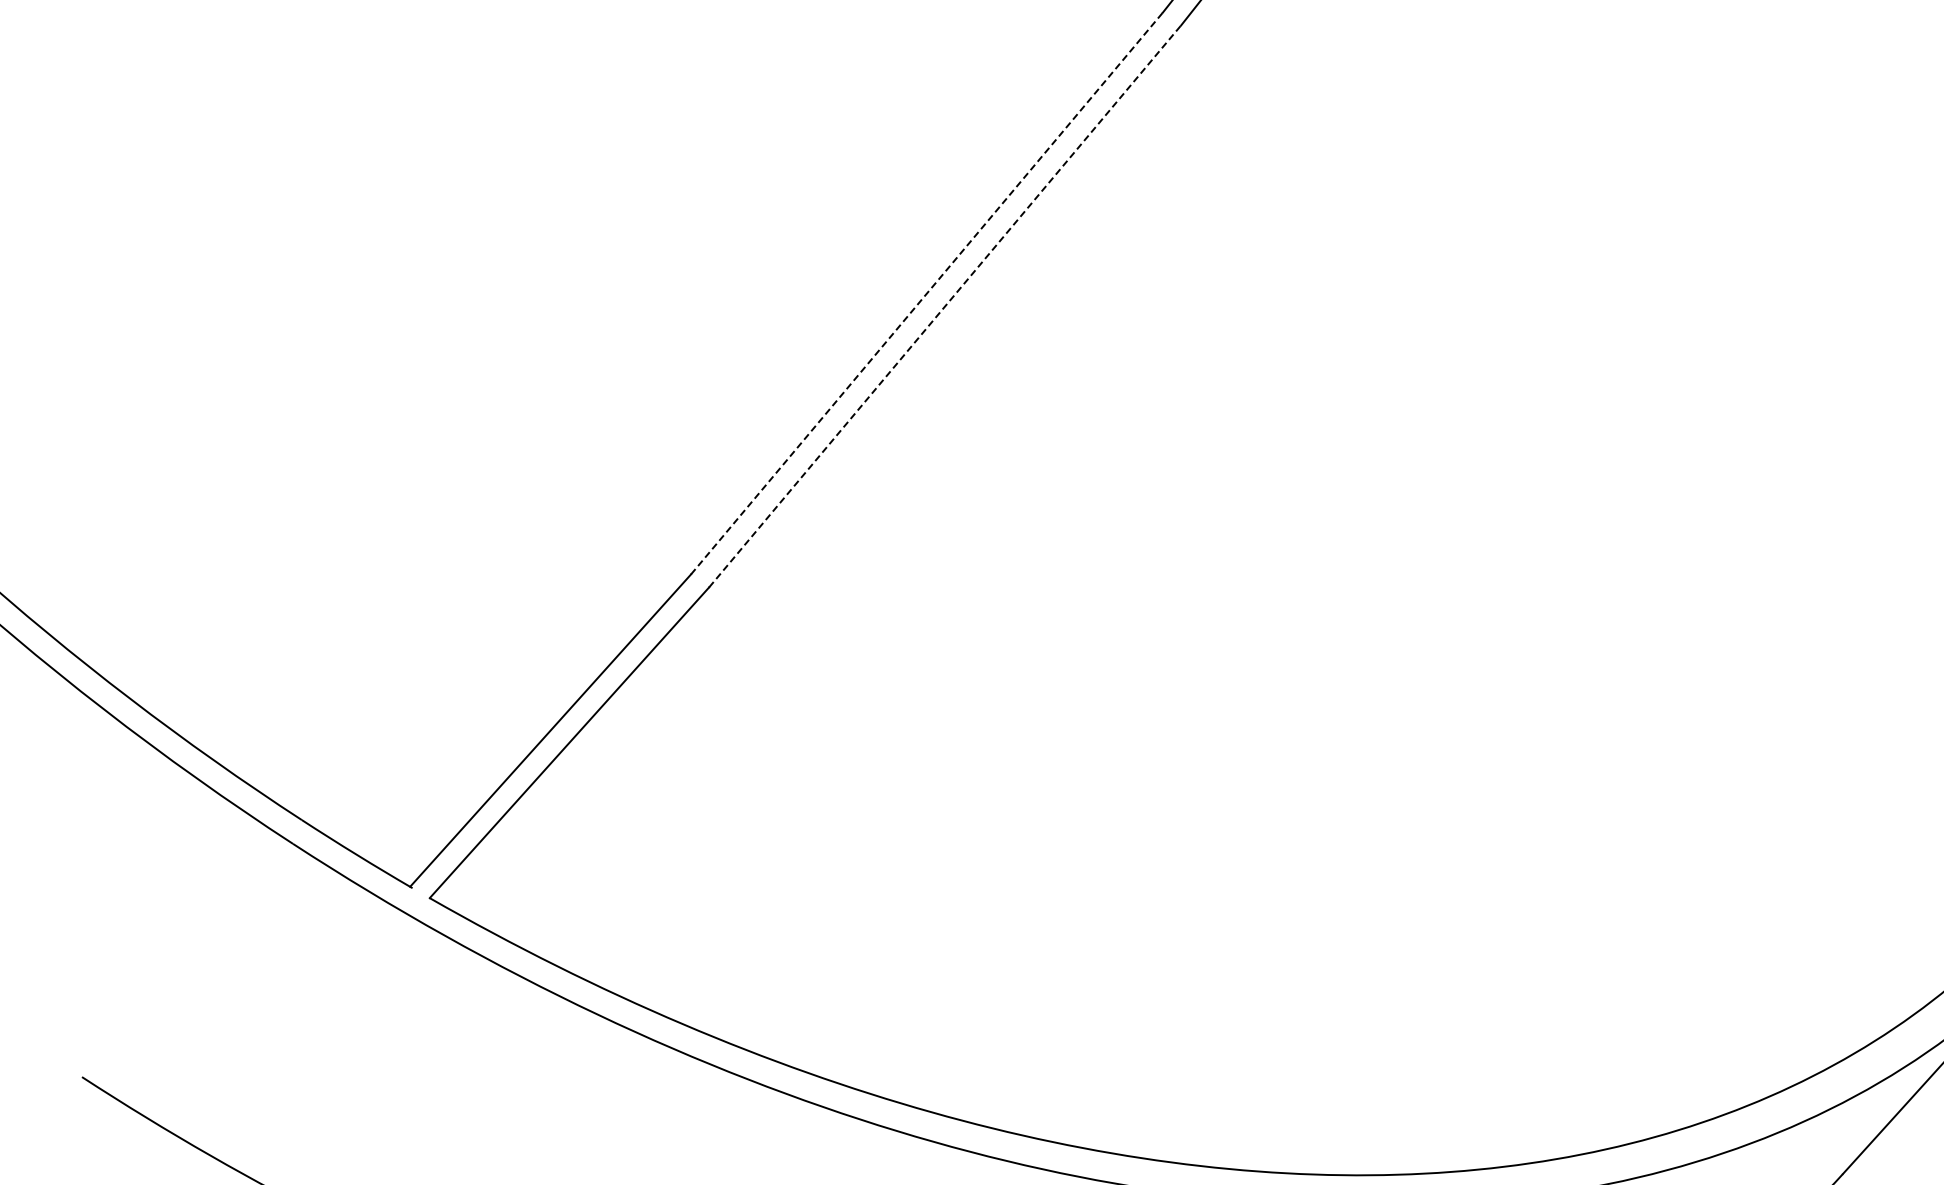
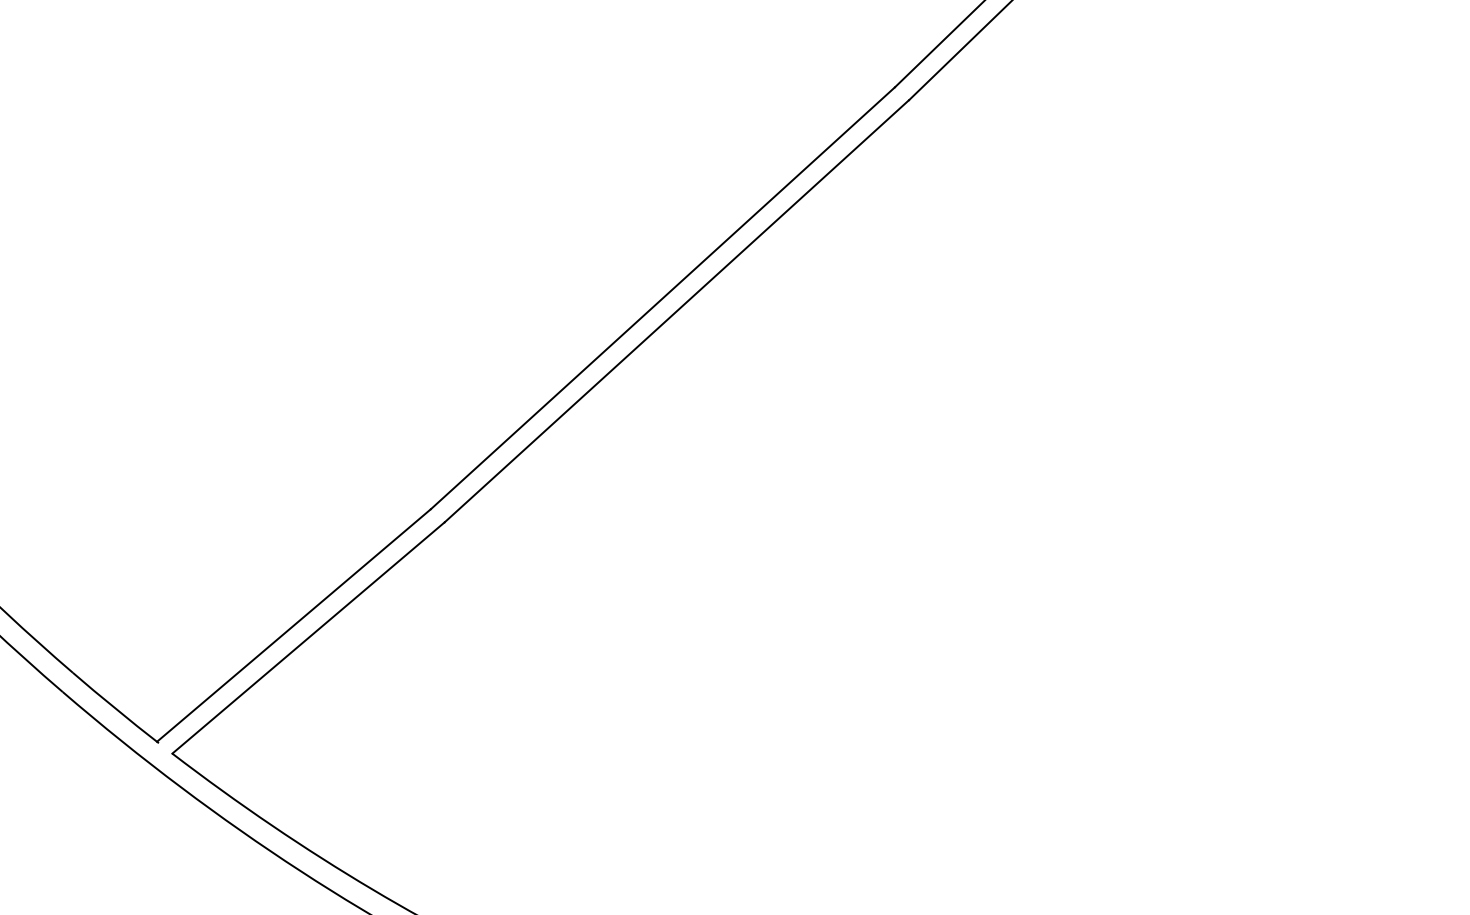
line: (926, 293) -> (662, 298), dashed -> solid
line: (945, 306) -> (677, 311), dashed -> solid

